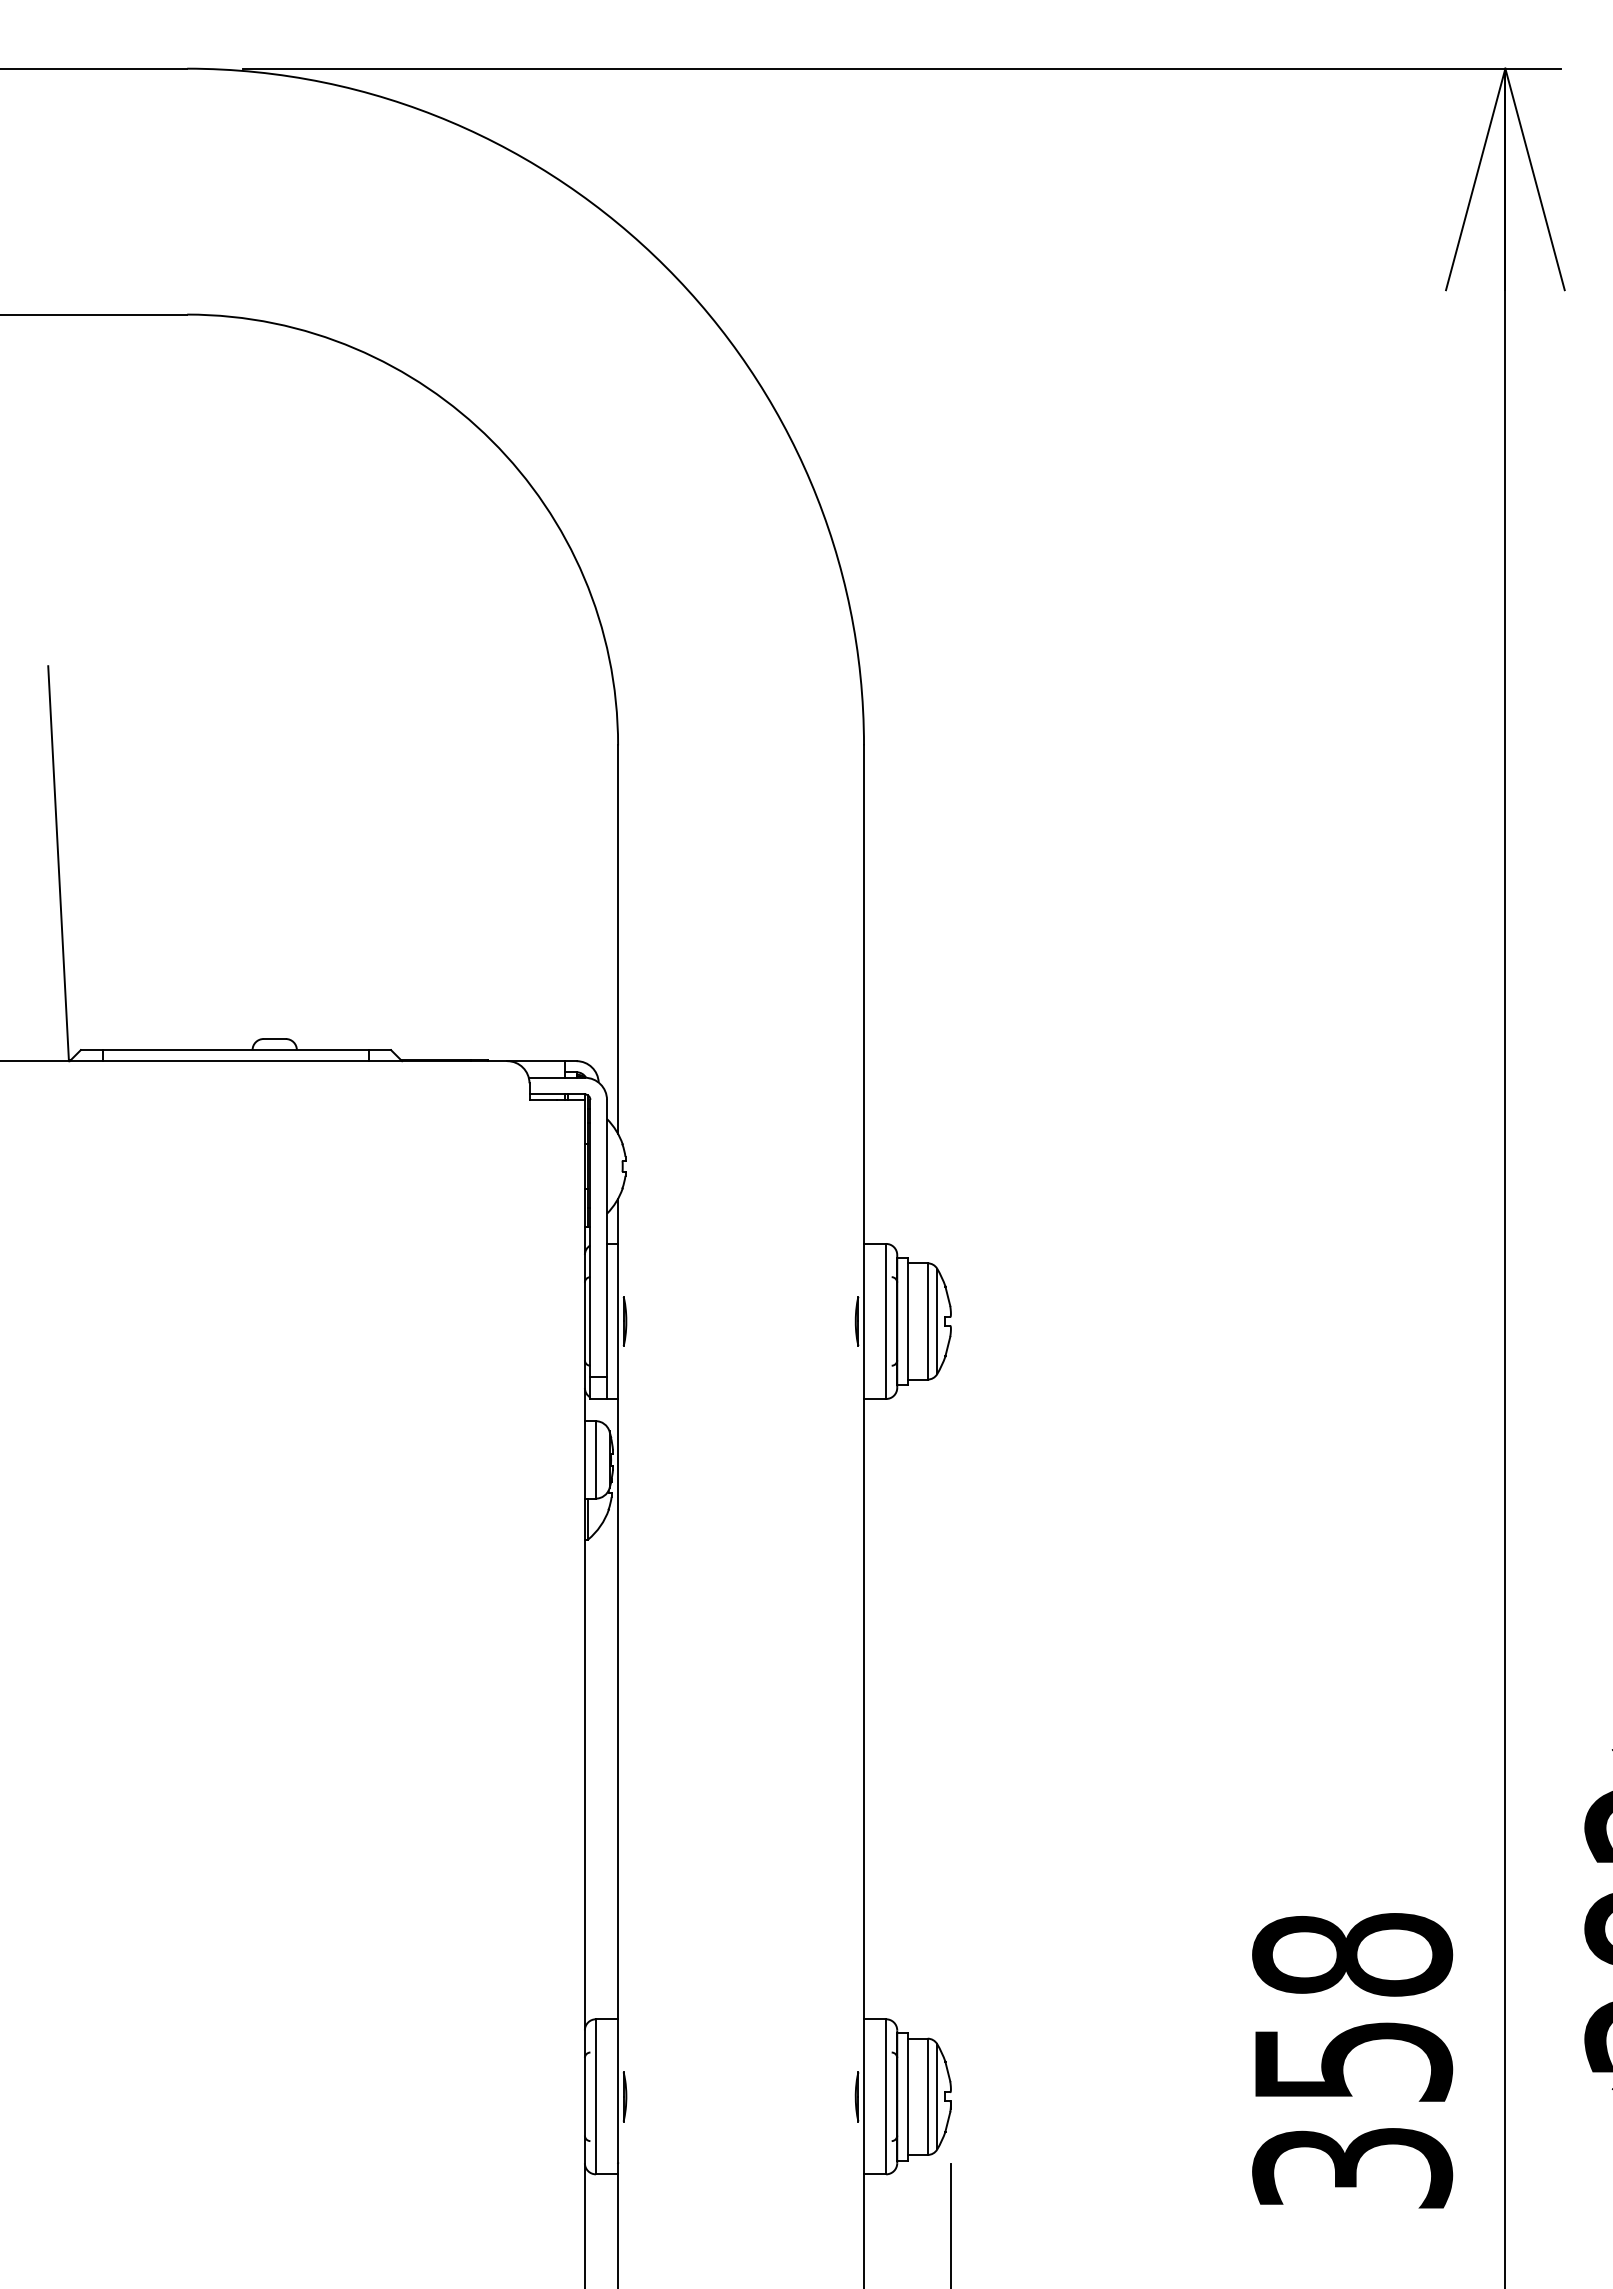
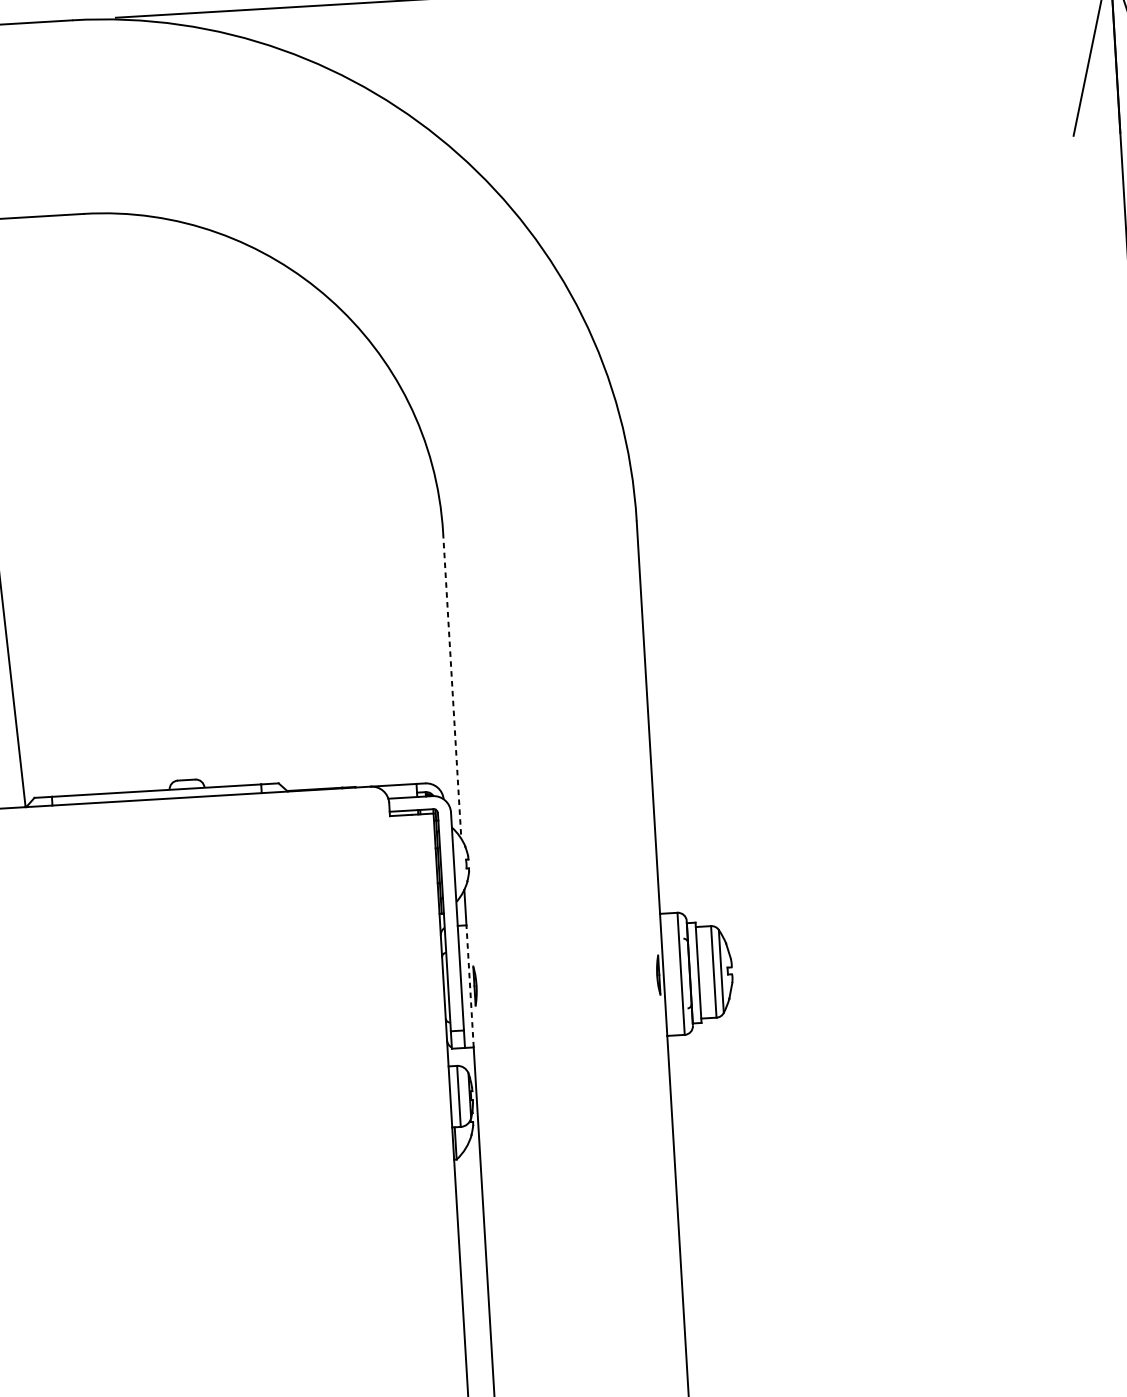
line: (618, 940) -> (452, 686), solid -> dashed
line: (618, 1321) -> (470, 986), solid -> dashed

